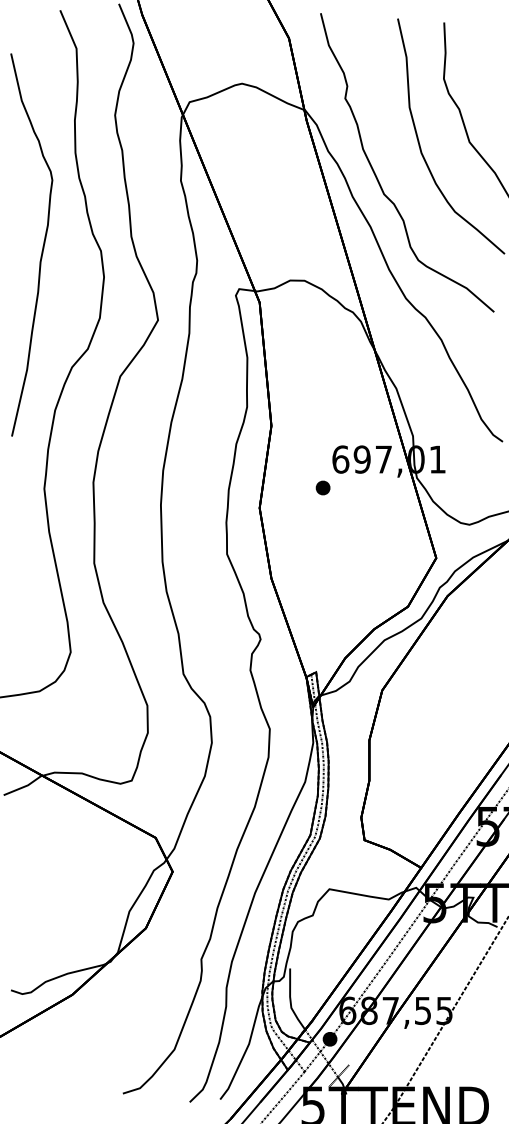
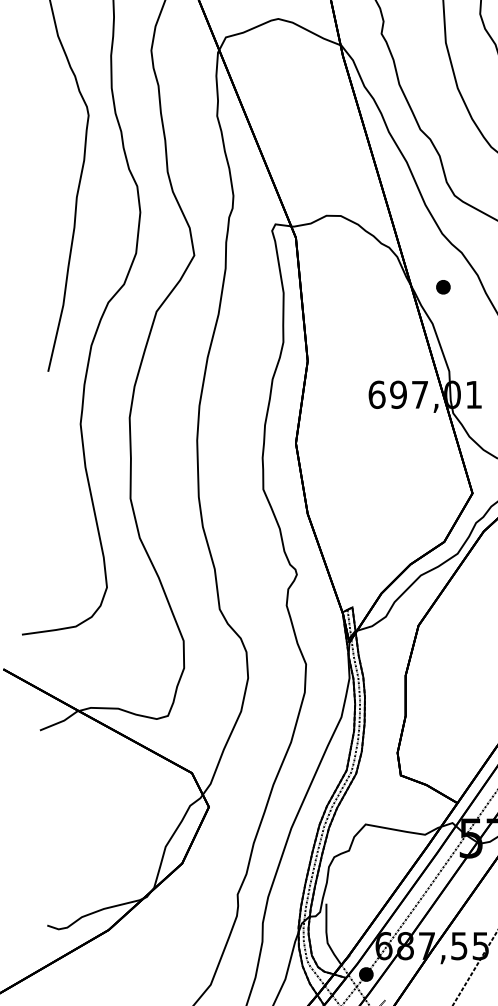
part: (322, 487) -> (442, 286), moved

